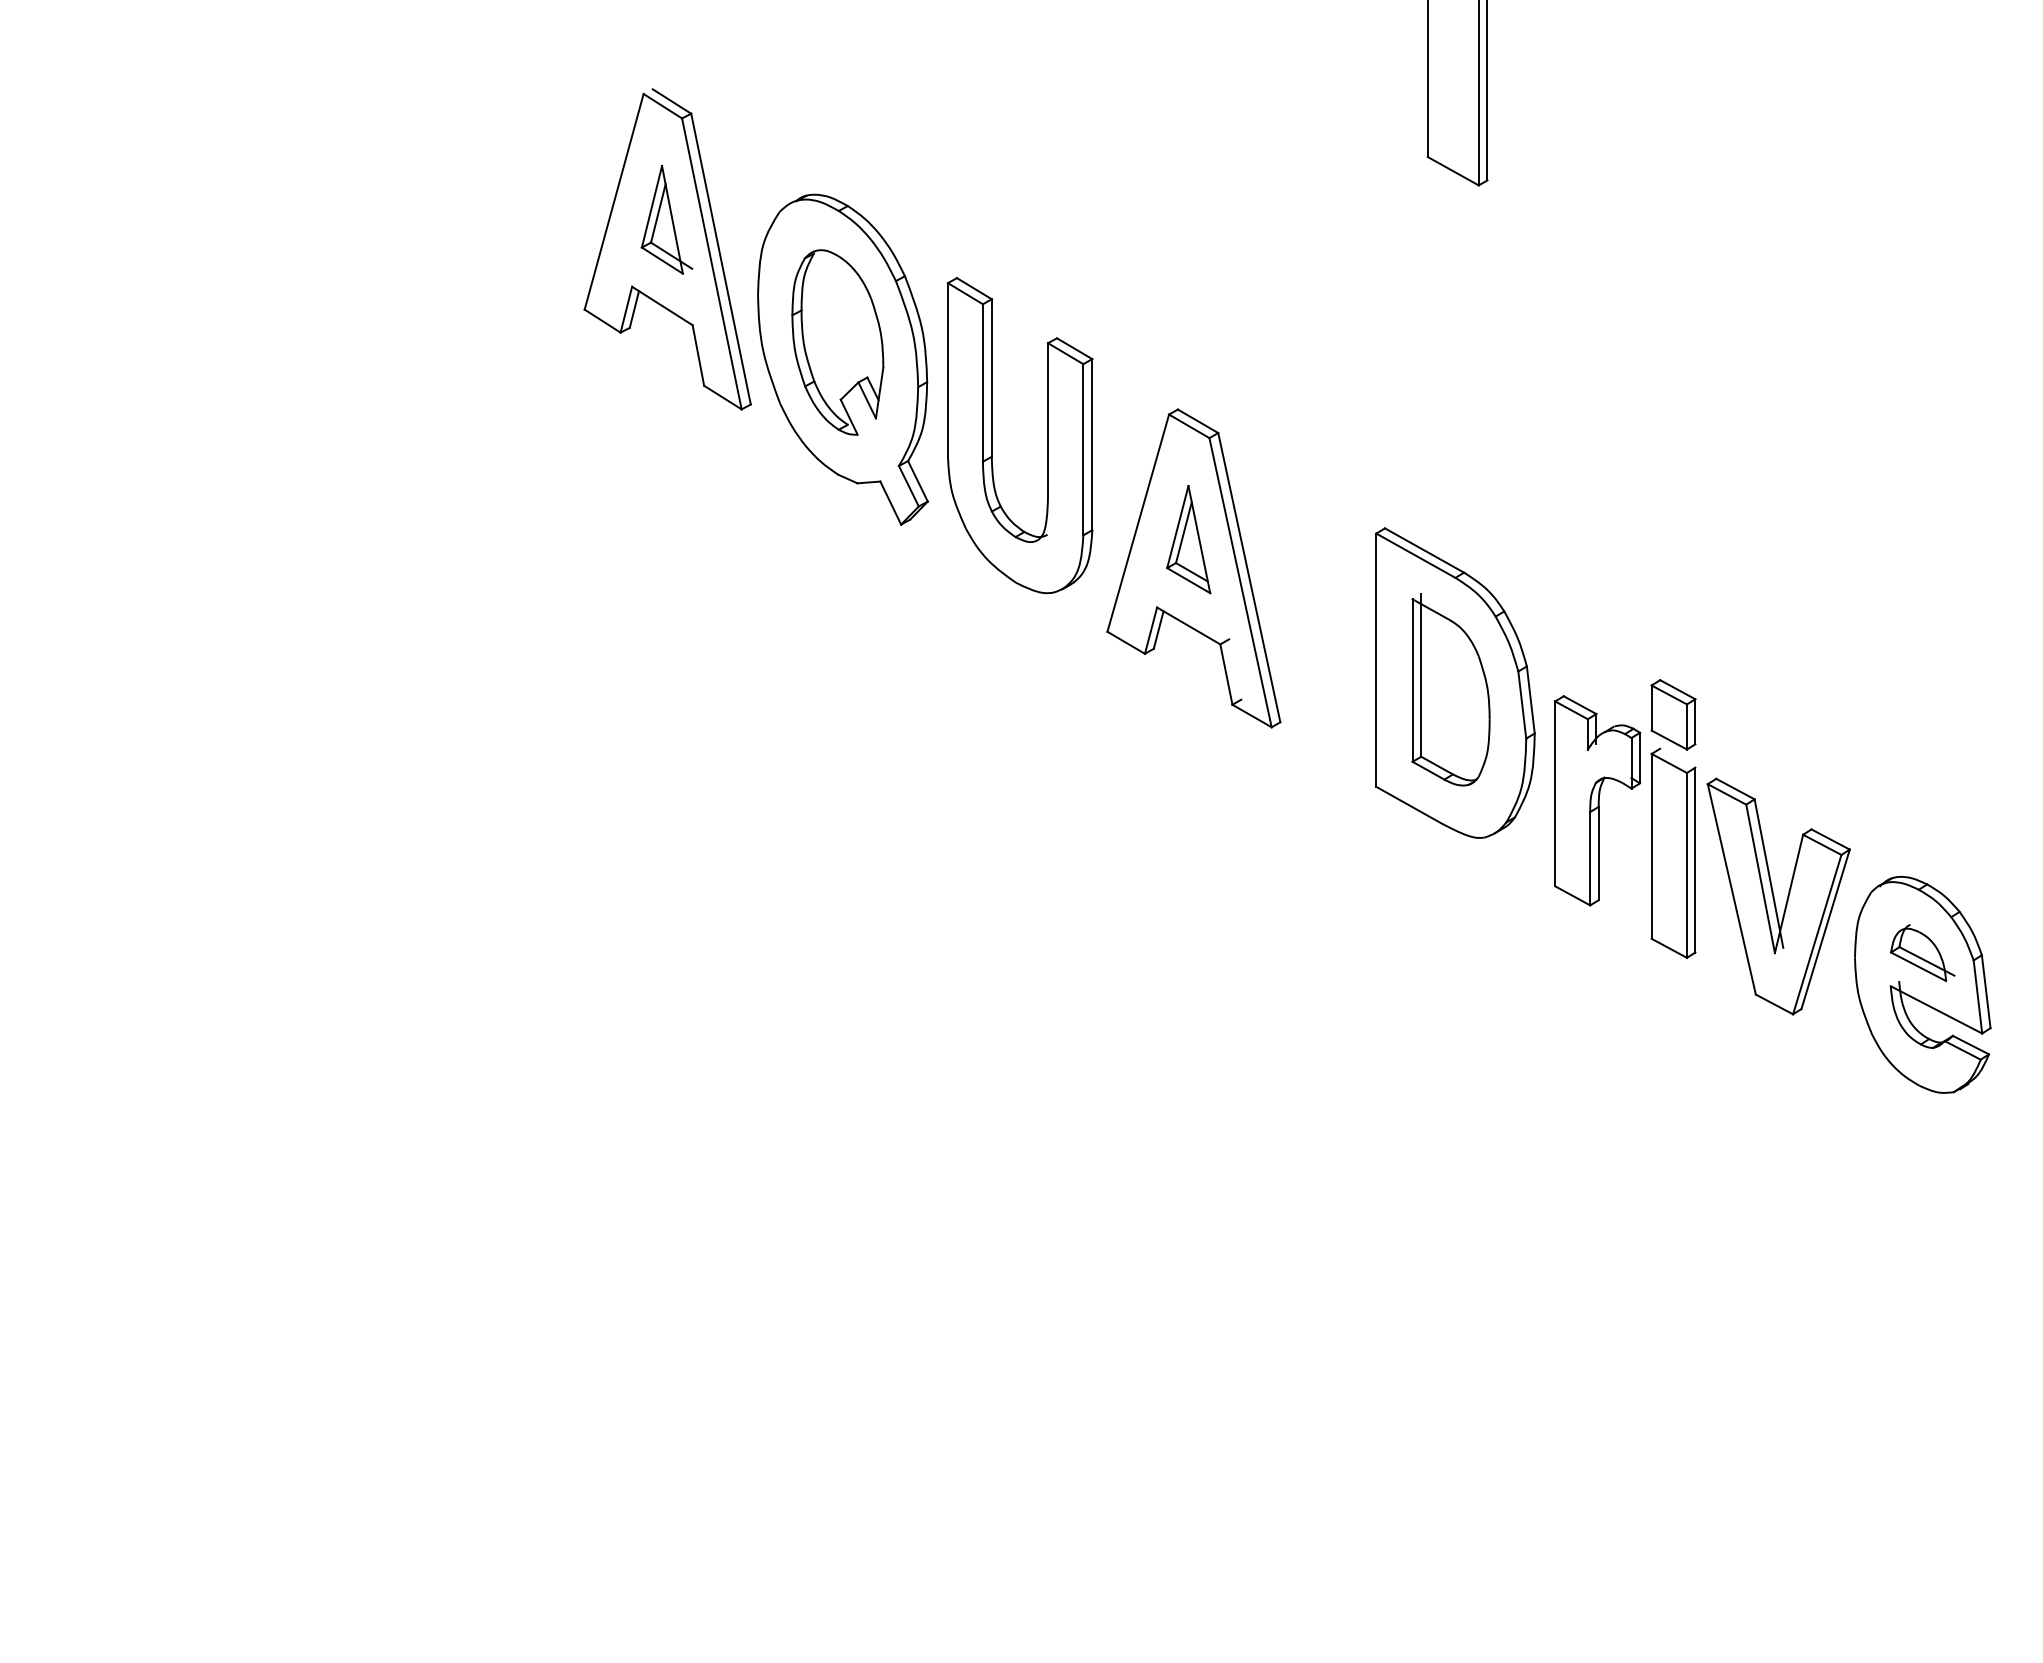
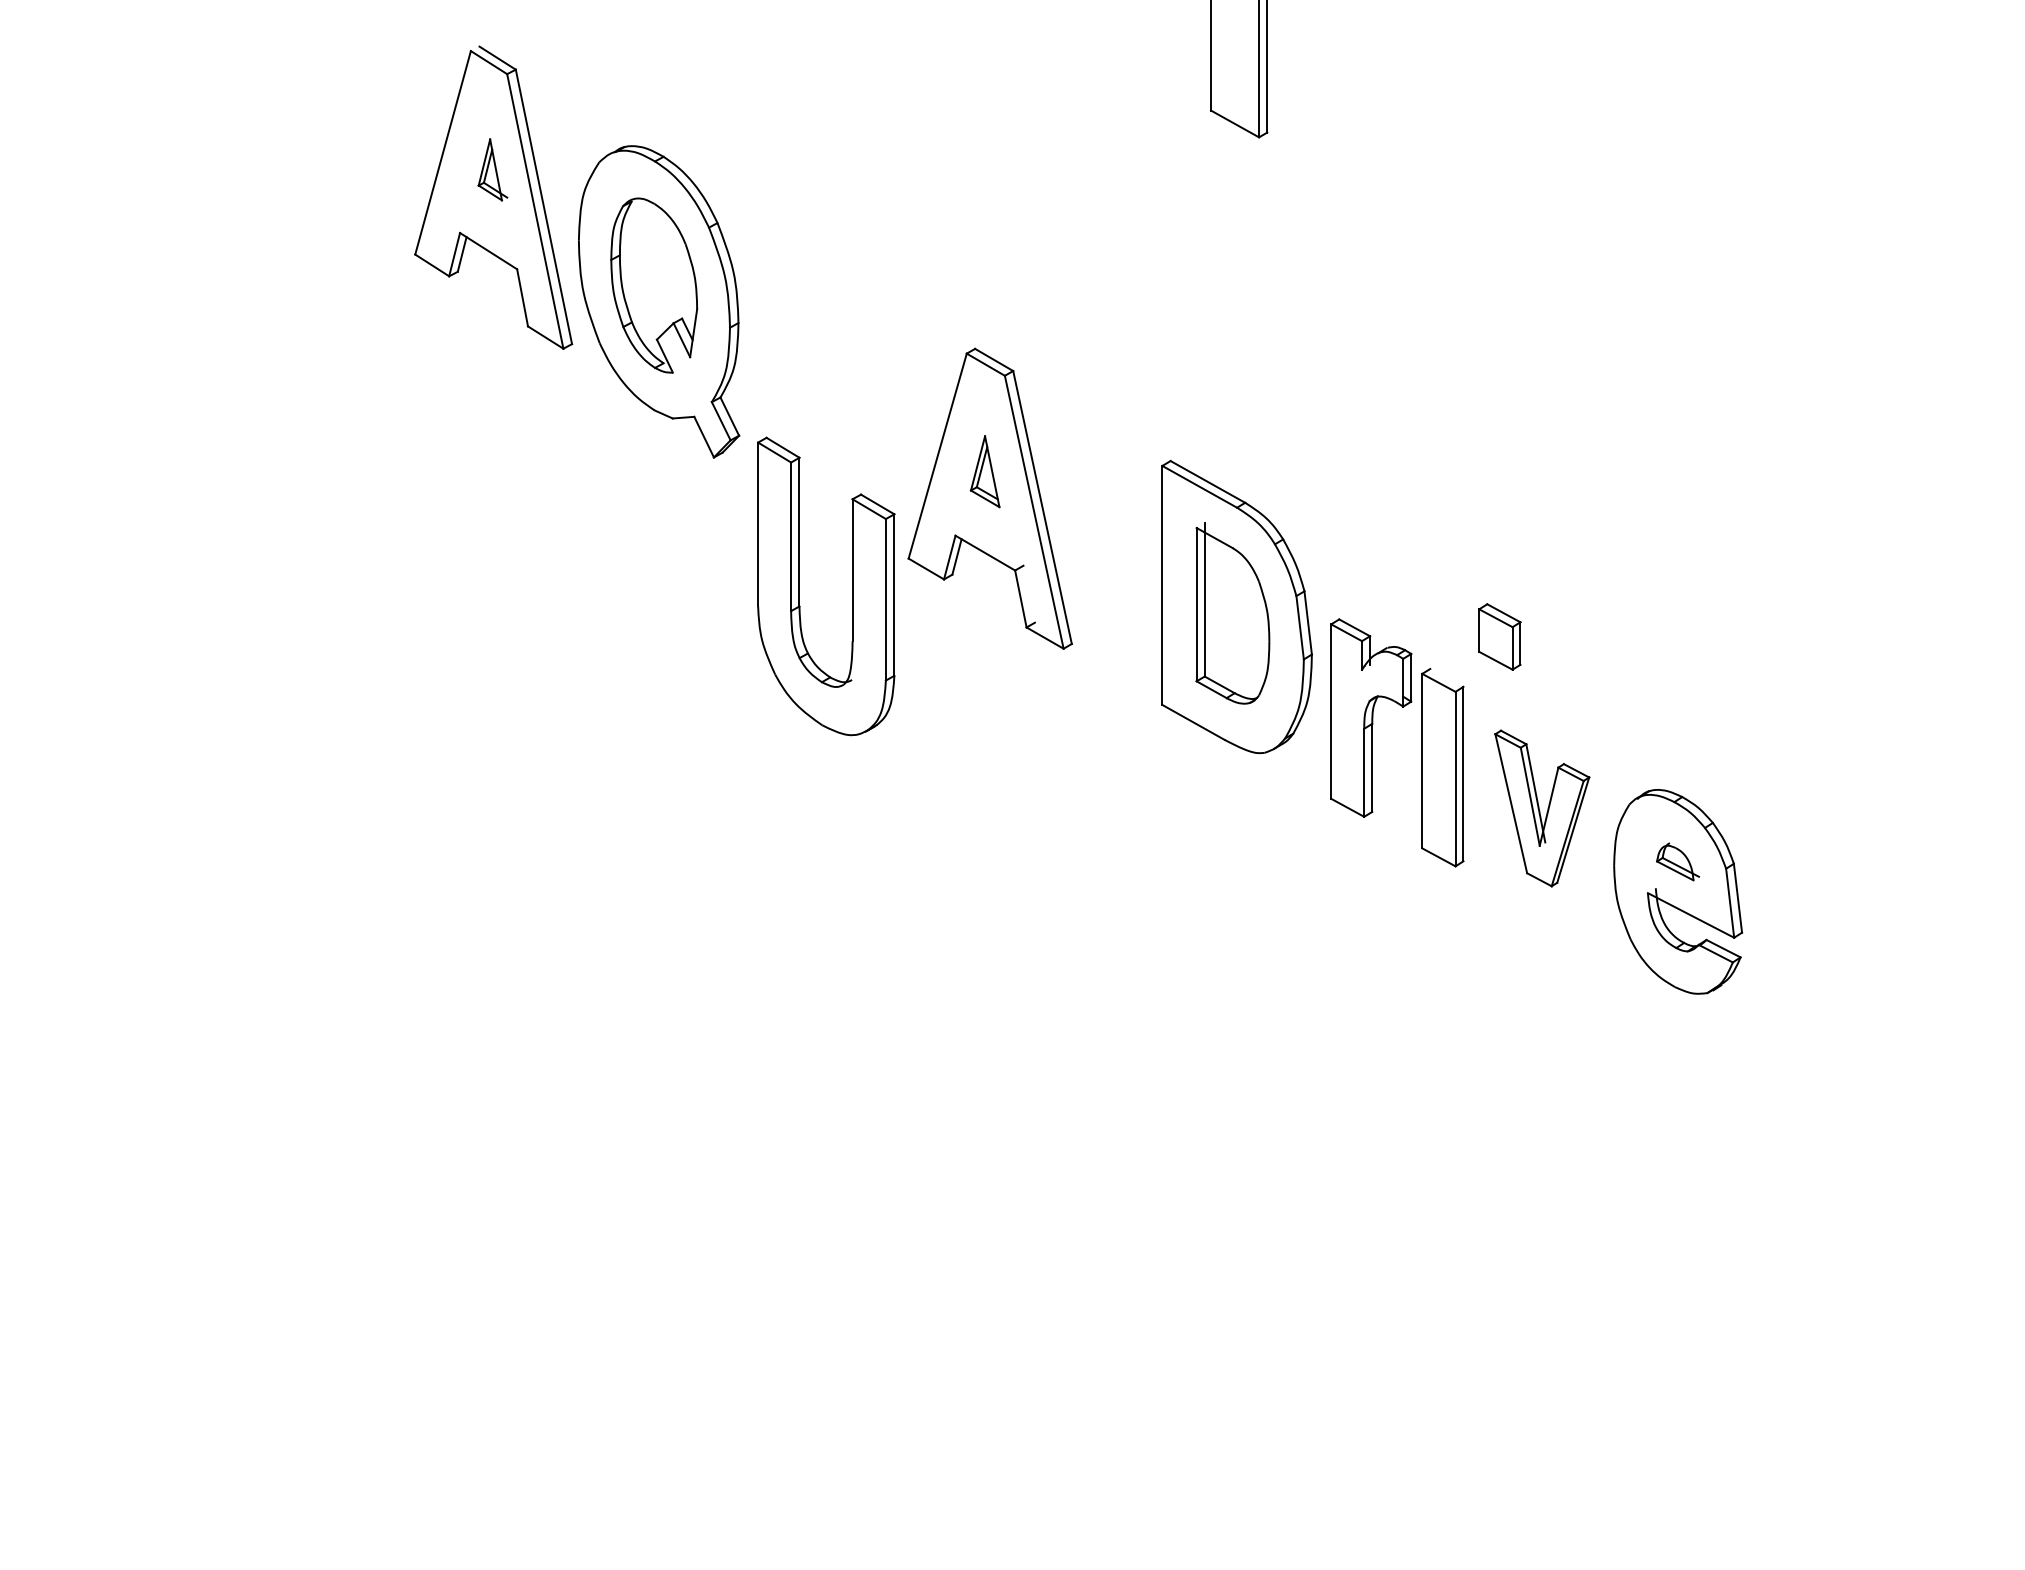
part: (666, 219) -> (492, 169), size x0.6
part: (1047, 435) -> (852, 586), moved
part: (1187, 539) -> (984, 471), size x0.7
part: (1673, 714) -> (1499, 636), moved
part: (1779, 896) -> (1542, 808), size x0.7
part: (1922, 952) -> (1677, 861), size x0.7

